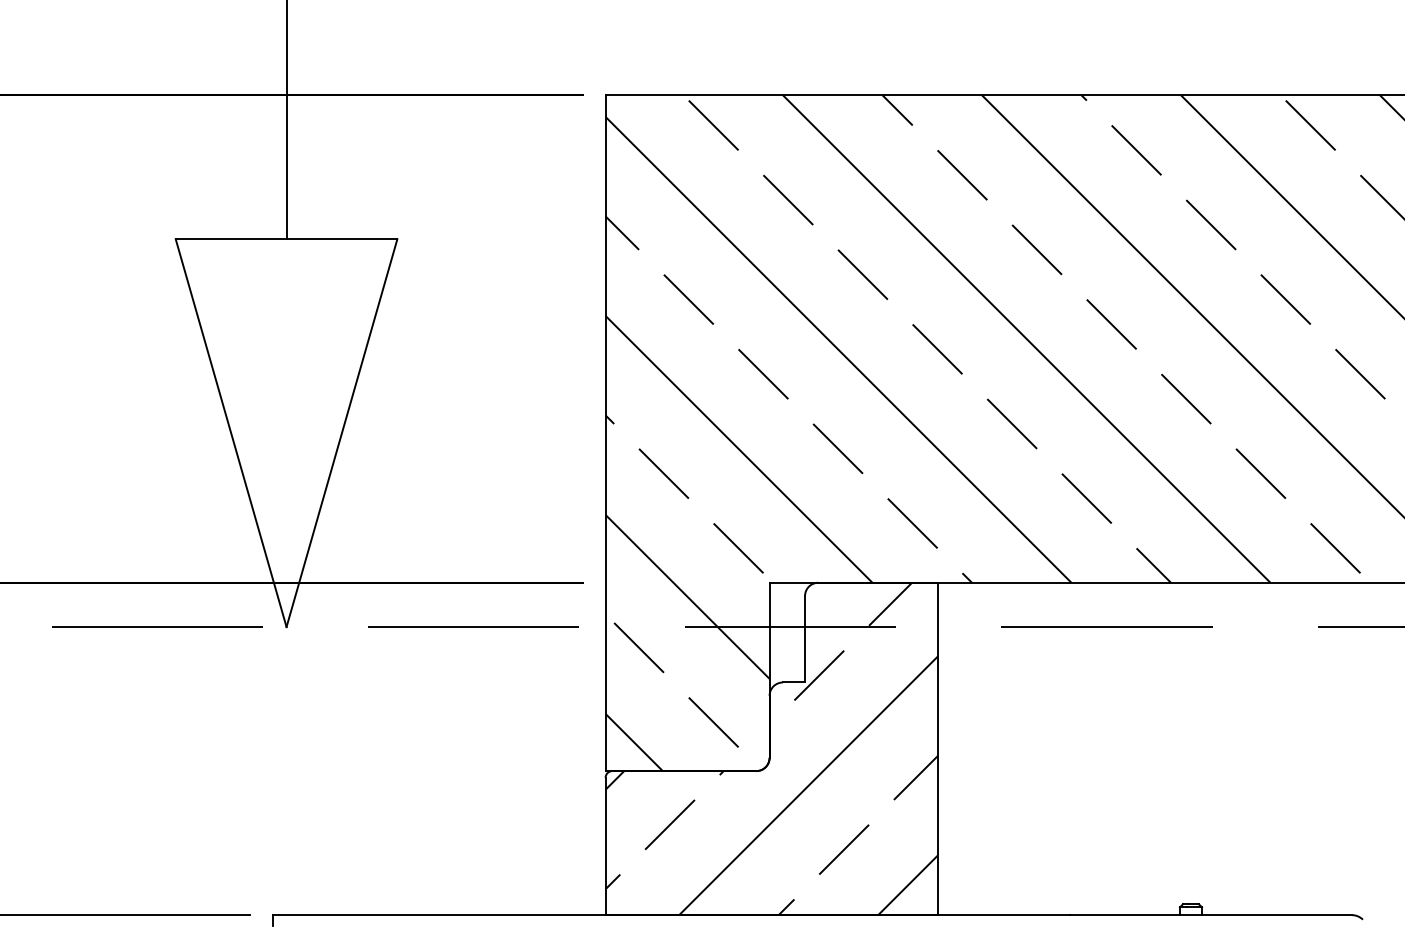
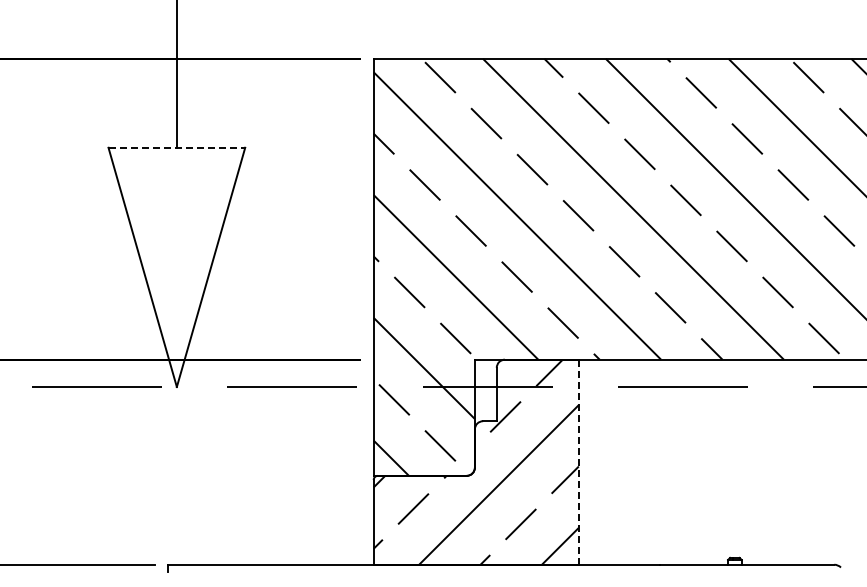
line: (287, 238) -> (177, 147), solid -> dashed
line: (937, 749) -> (578, 462), solid -> dashed

